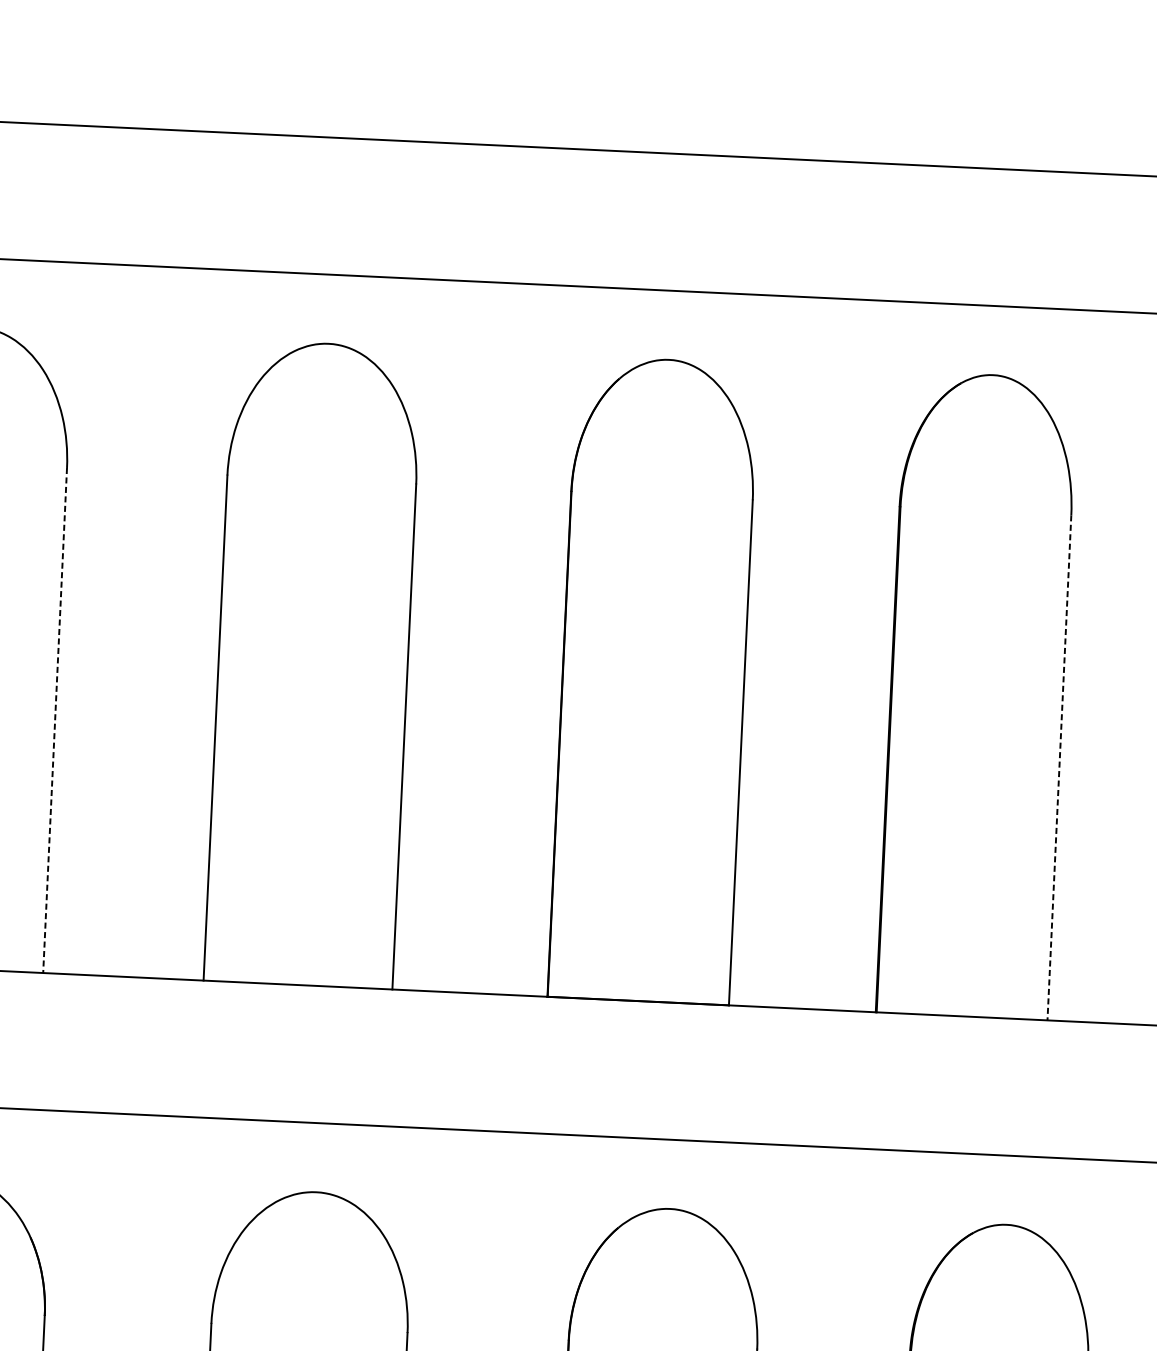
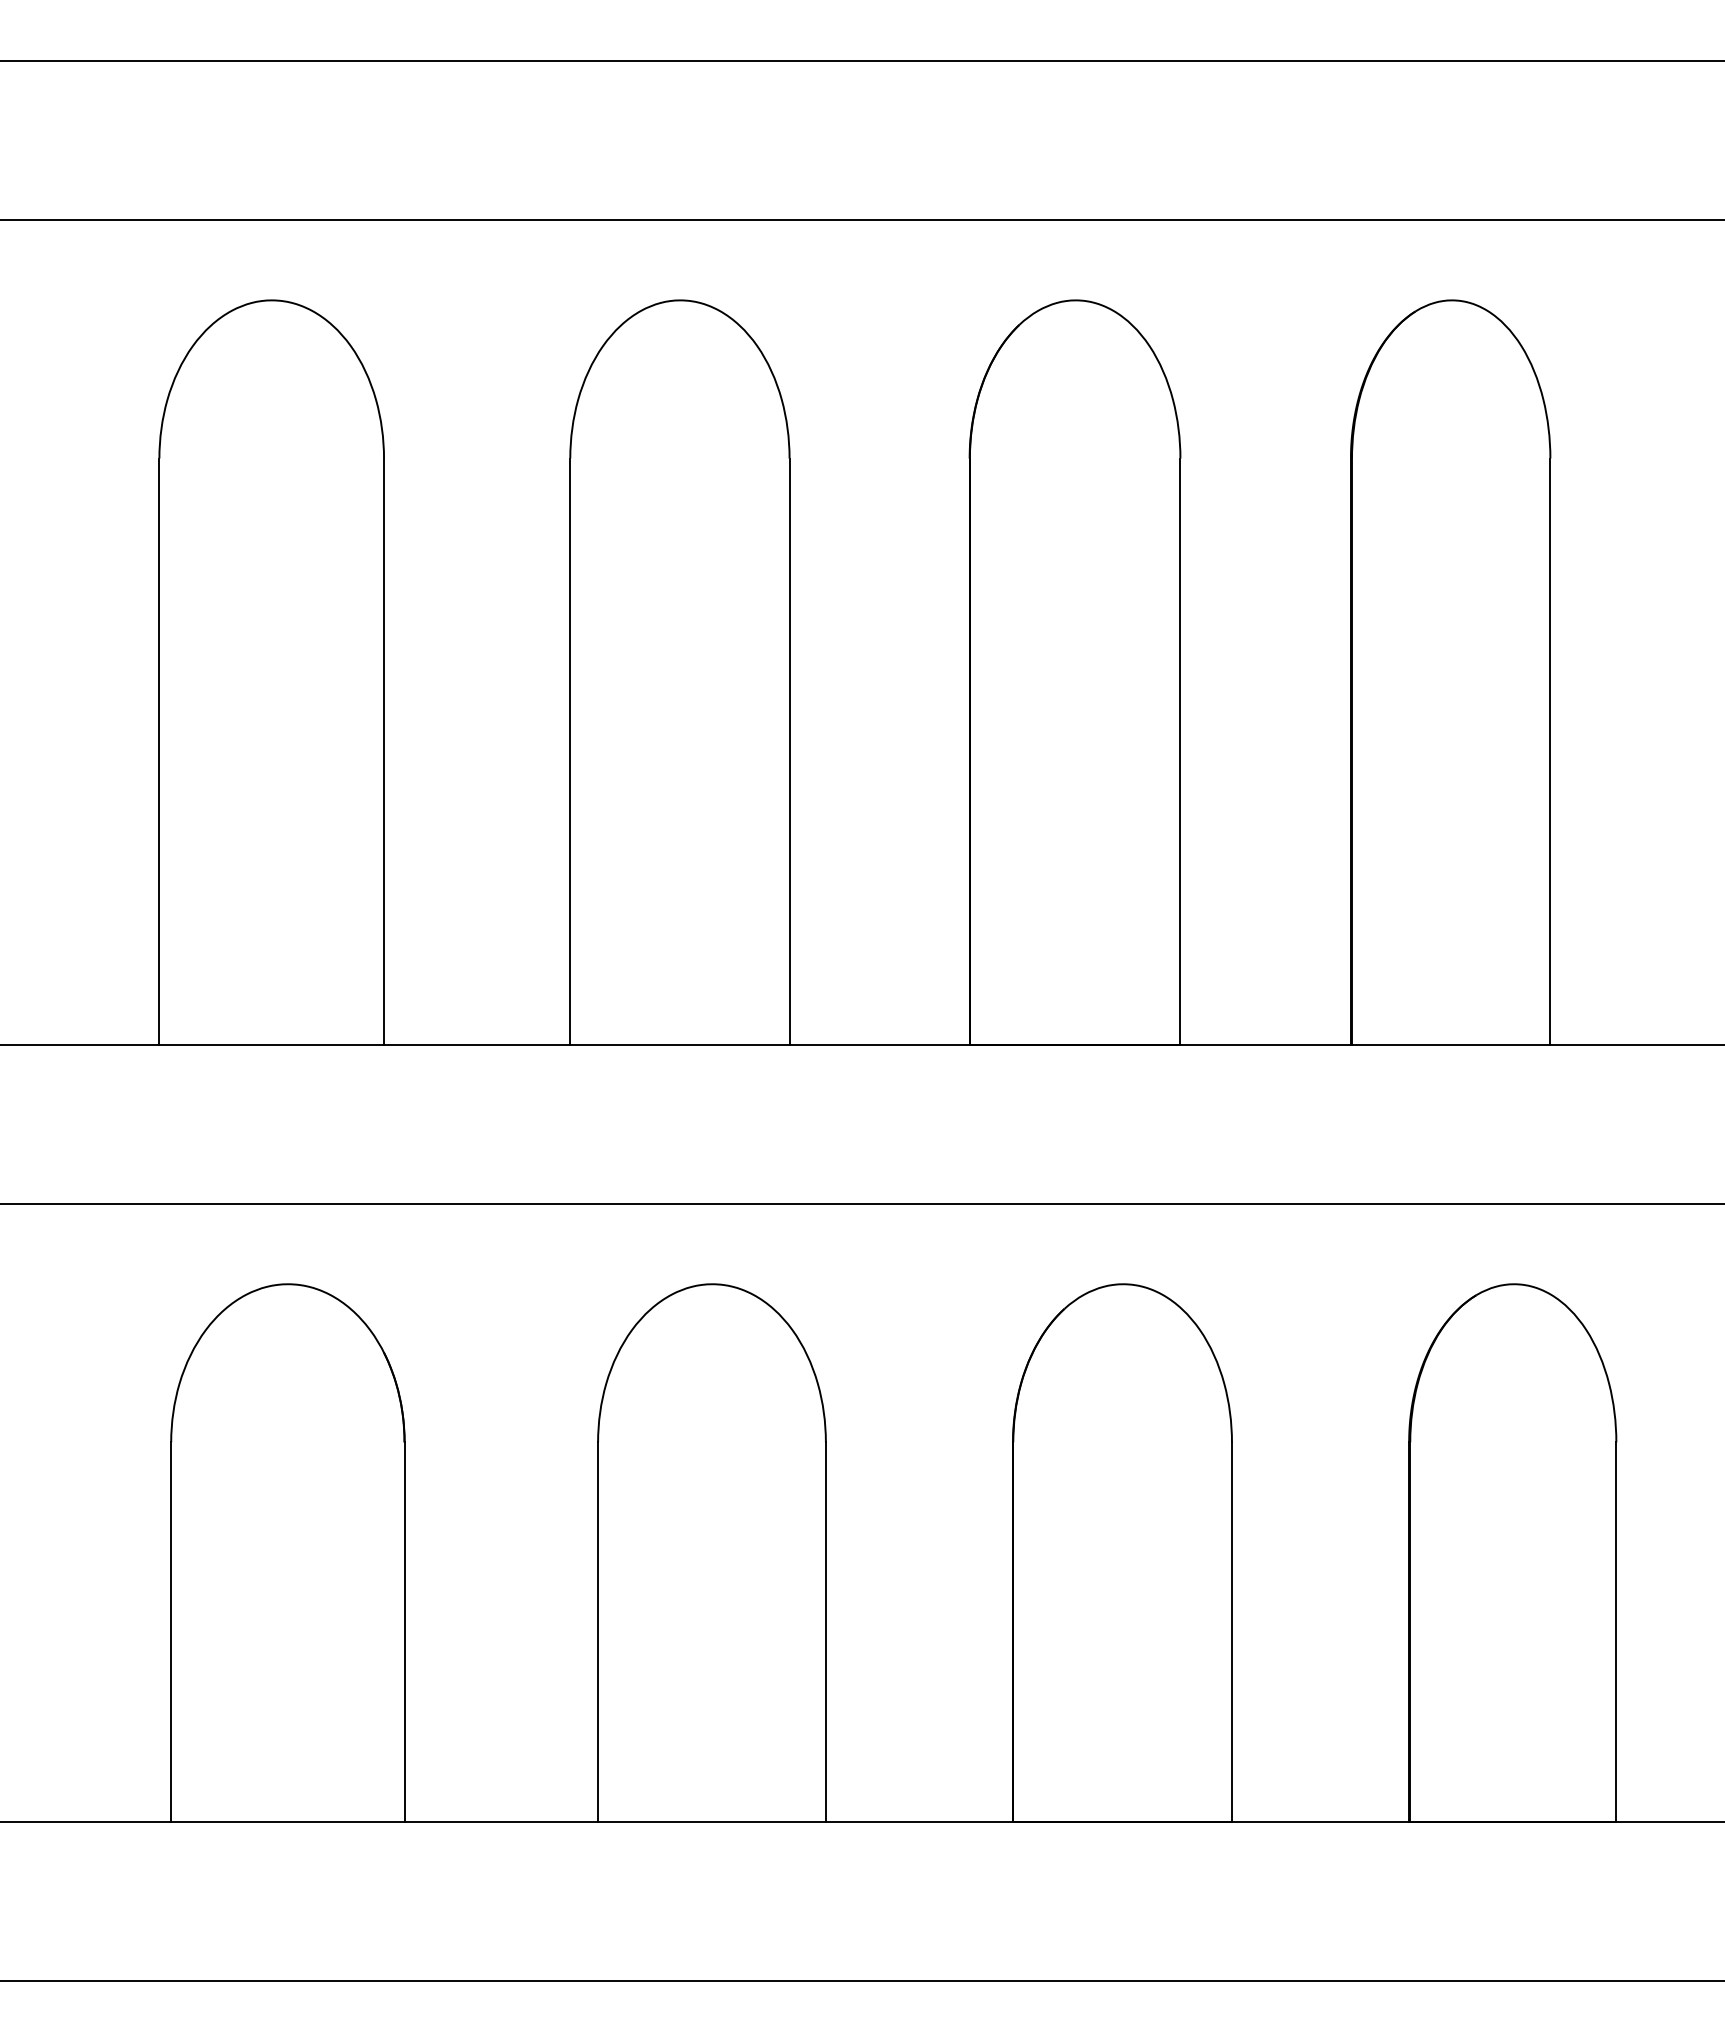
line: (55, 721) -> (384, 752), dashed -> solid
line: (1059, 768) -> (1550, 752), dashed -> solid

